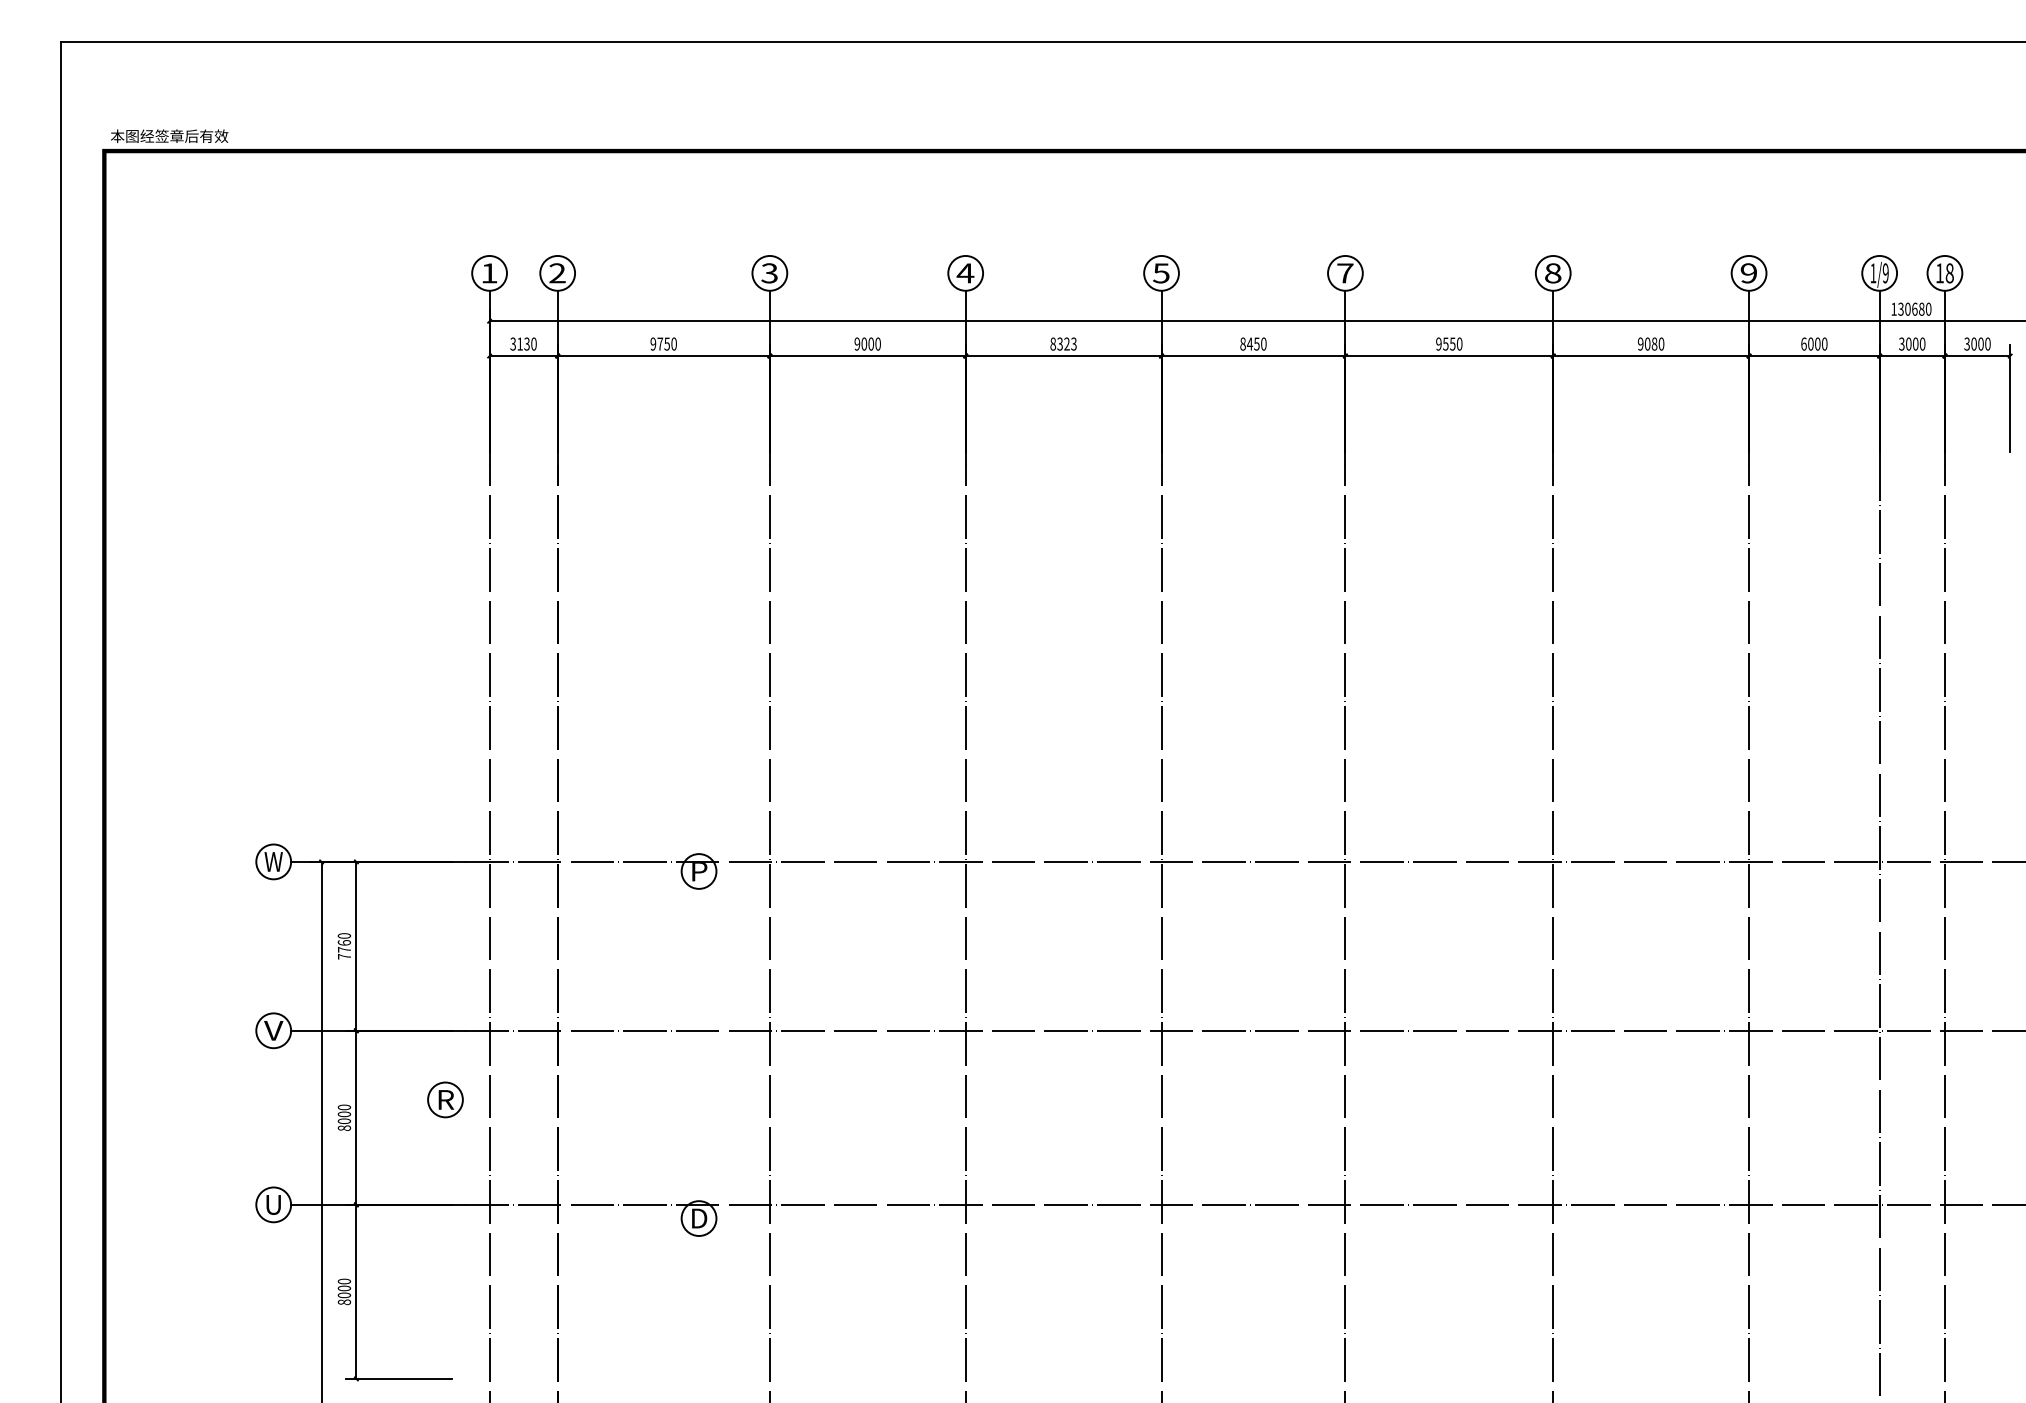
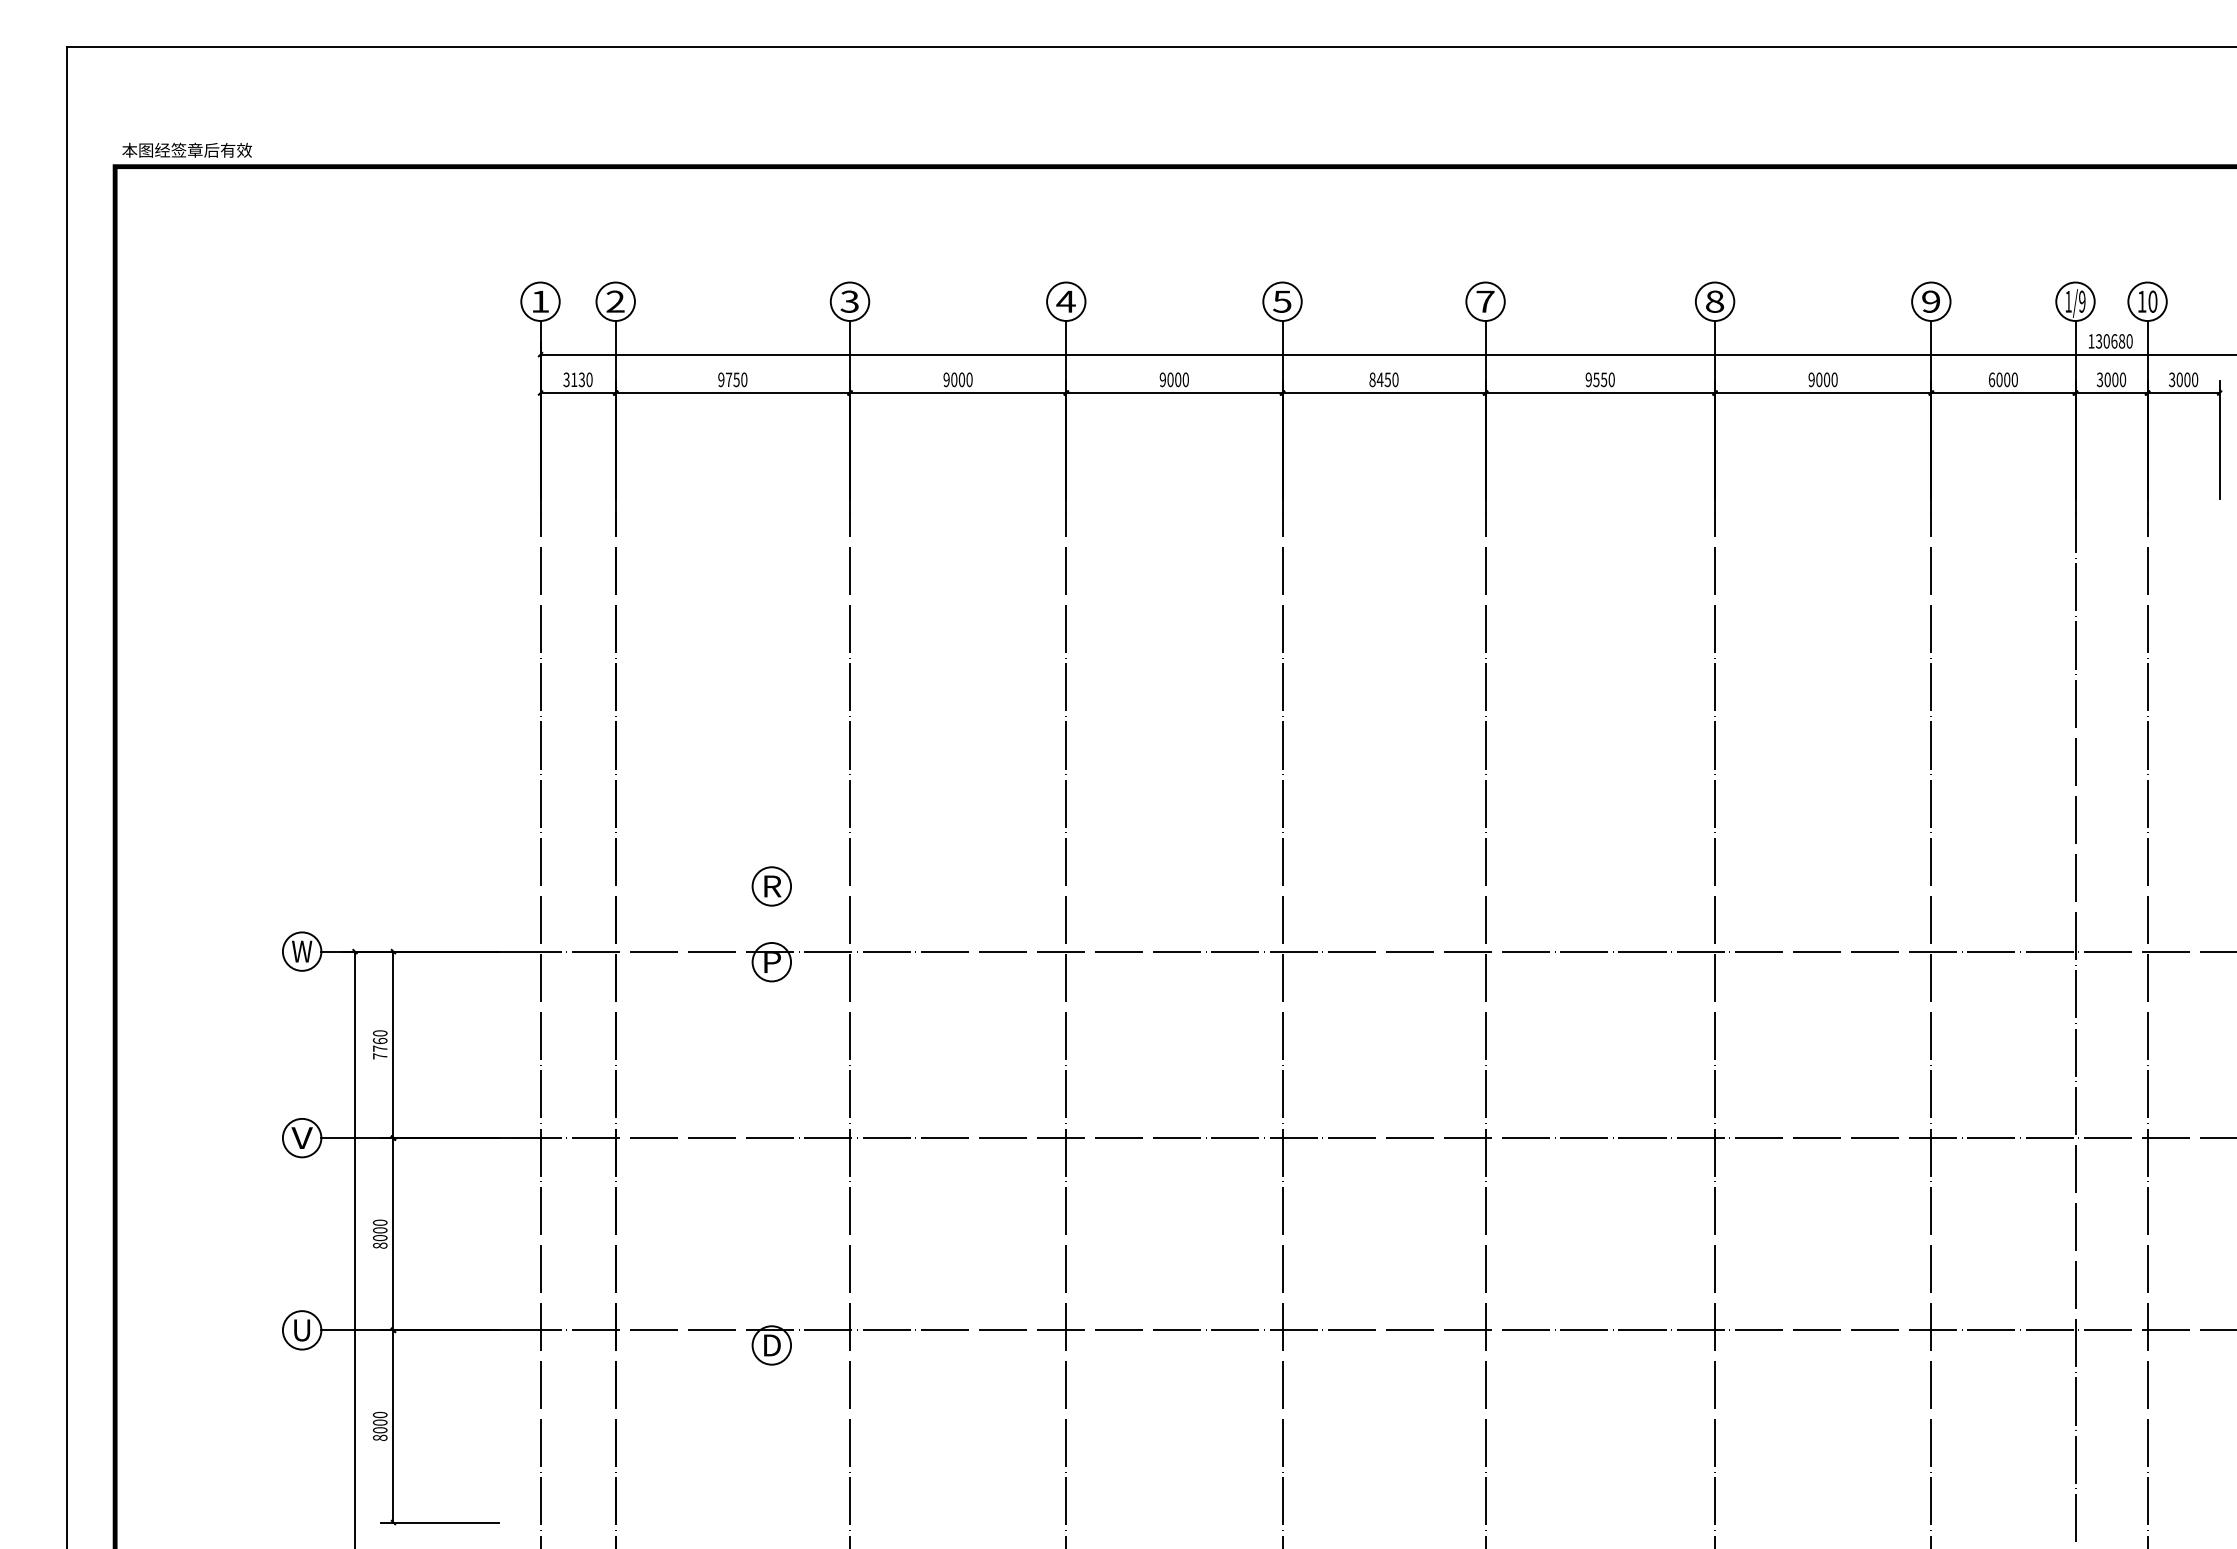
text: (1949, 273) -> (2152, 301), 18 -> 10
text: (1062, 343) -> (1173, 379), 8323 -> 9000
text: (1654, 343) -> (1826, 379), 9080 -> 9000
part: (445, 1099) -> (771, 886), moved

